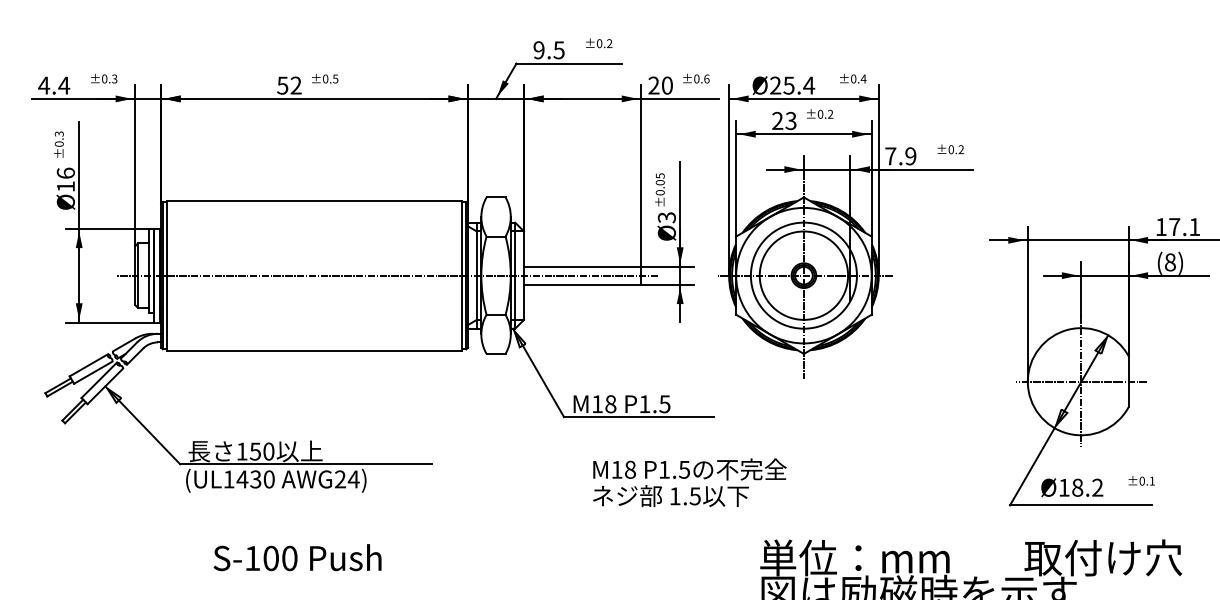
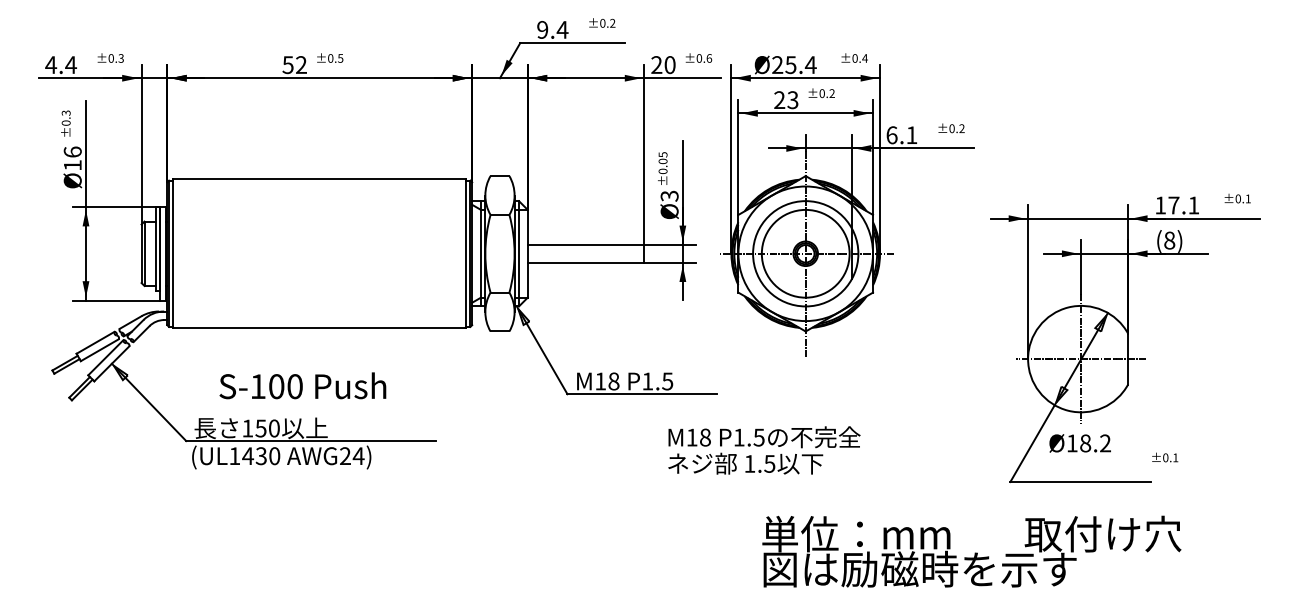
text: (559, 49) -> (562, 29), 9.5 -> 9.4
text: (900, 156) -> (901, 135), 7.9 -> 6.1
line: (386, 275) -> (391, 253), removed
text: (1142, 480) -> (1165, 457), moved
text: (689, 482) -> (764, 450), moved
text: (1071, 487) -> (1079, 443), moved
text: (297, 557) -> (302, 385), moved

